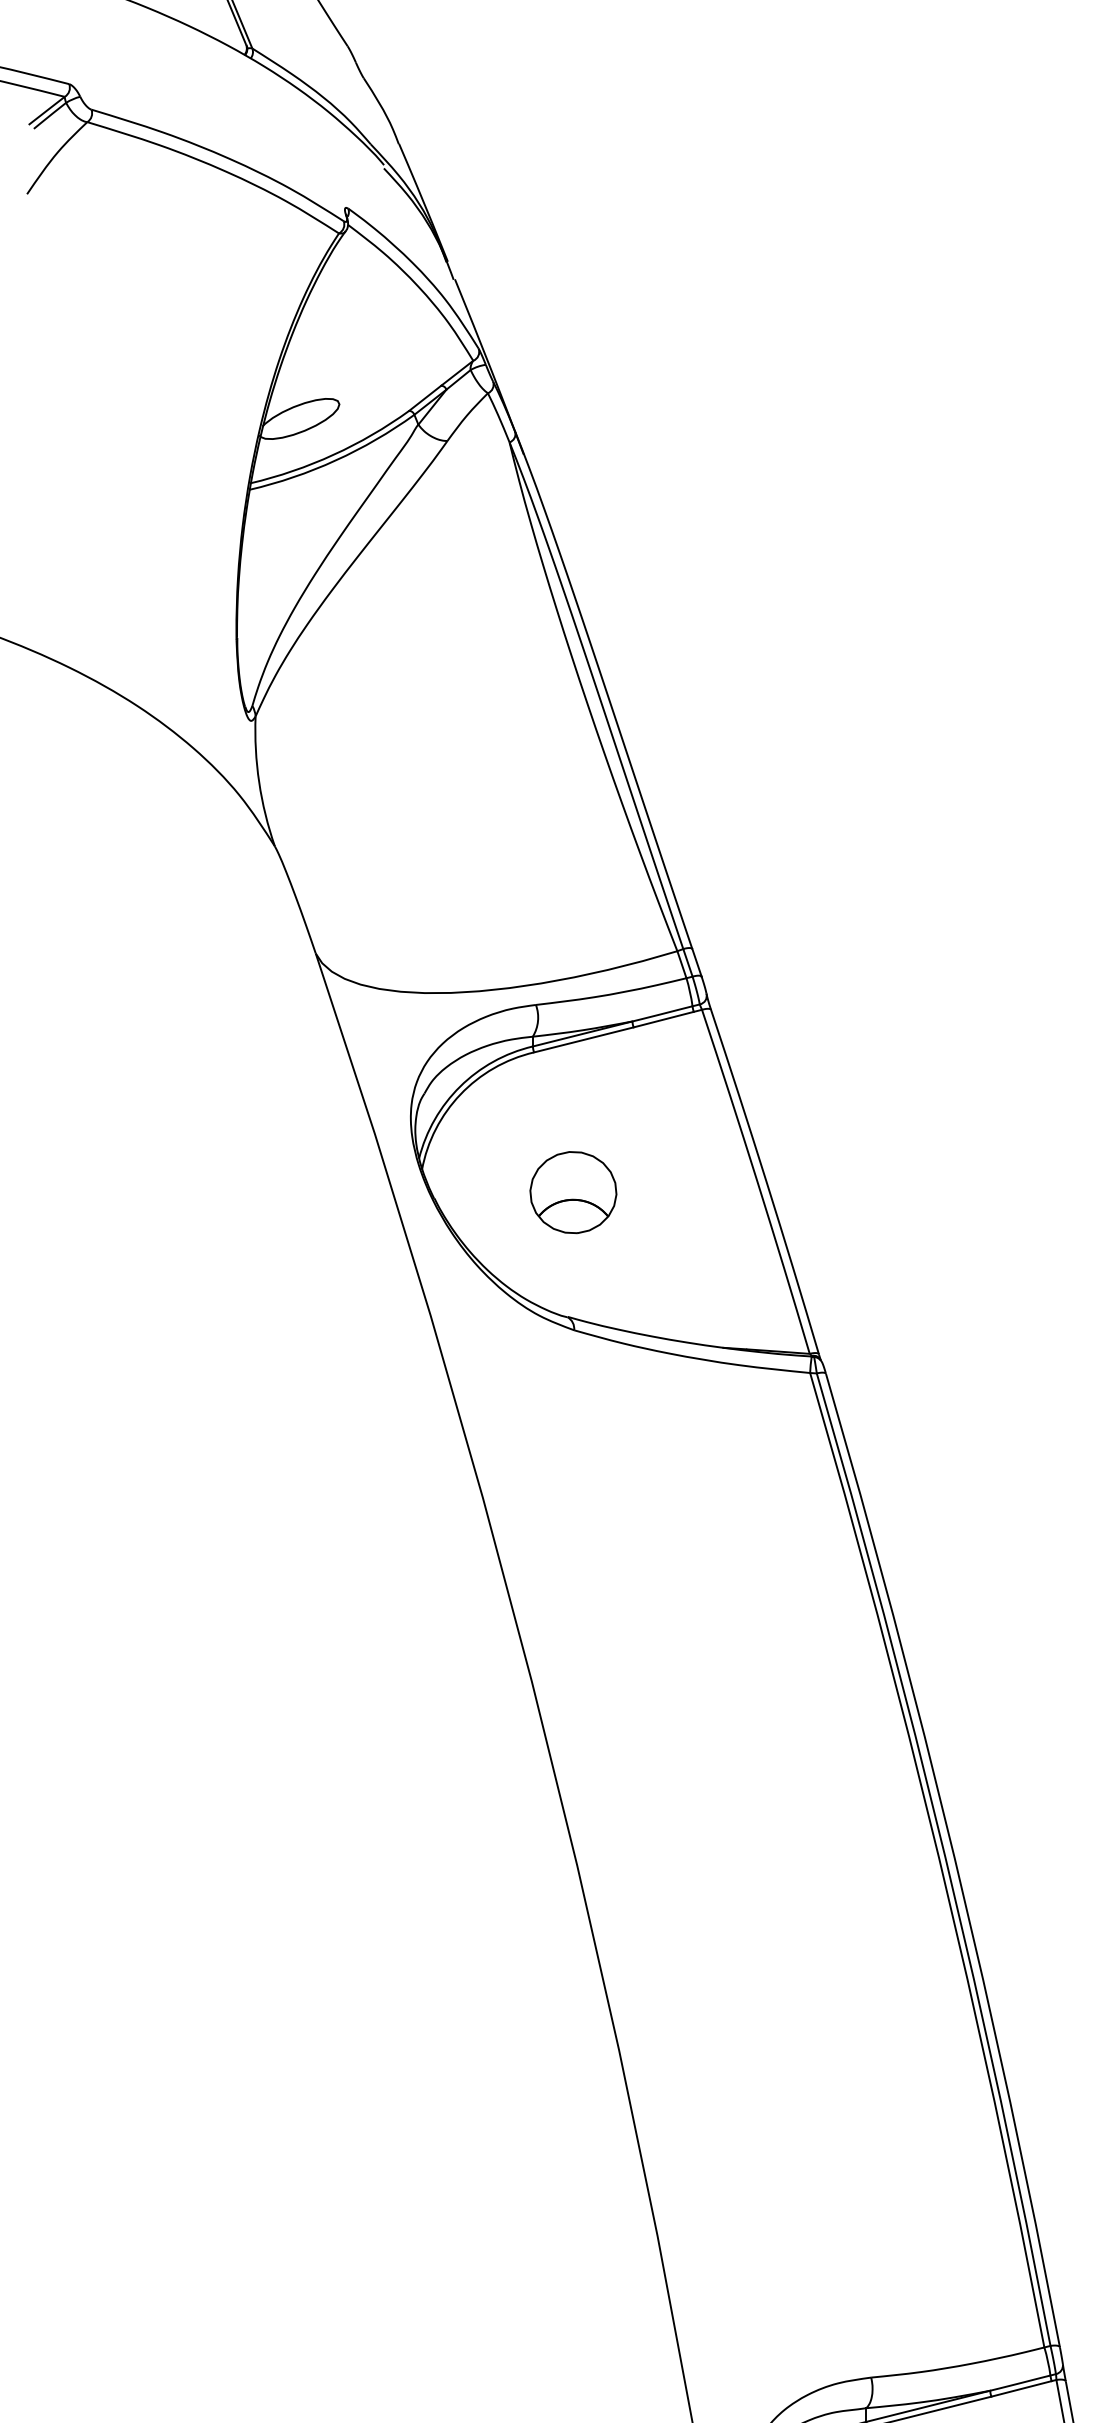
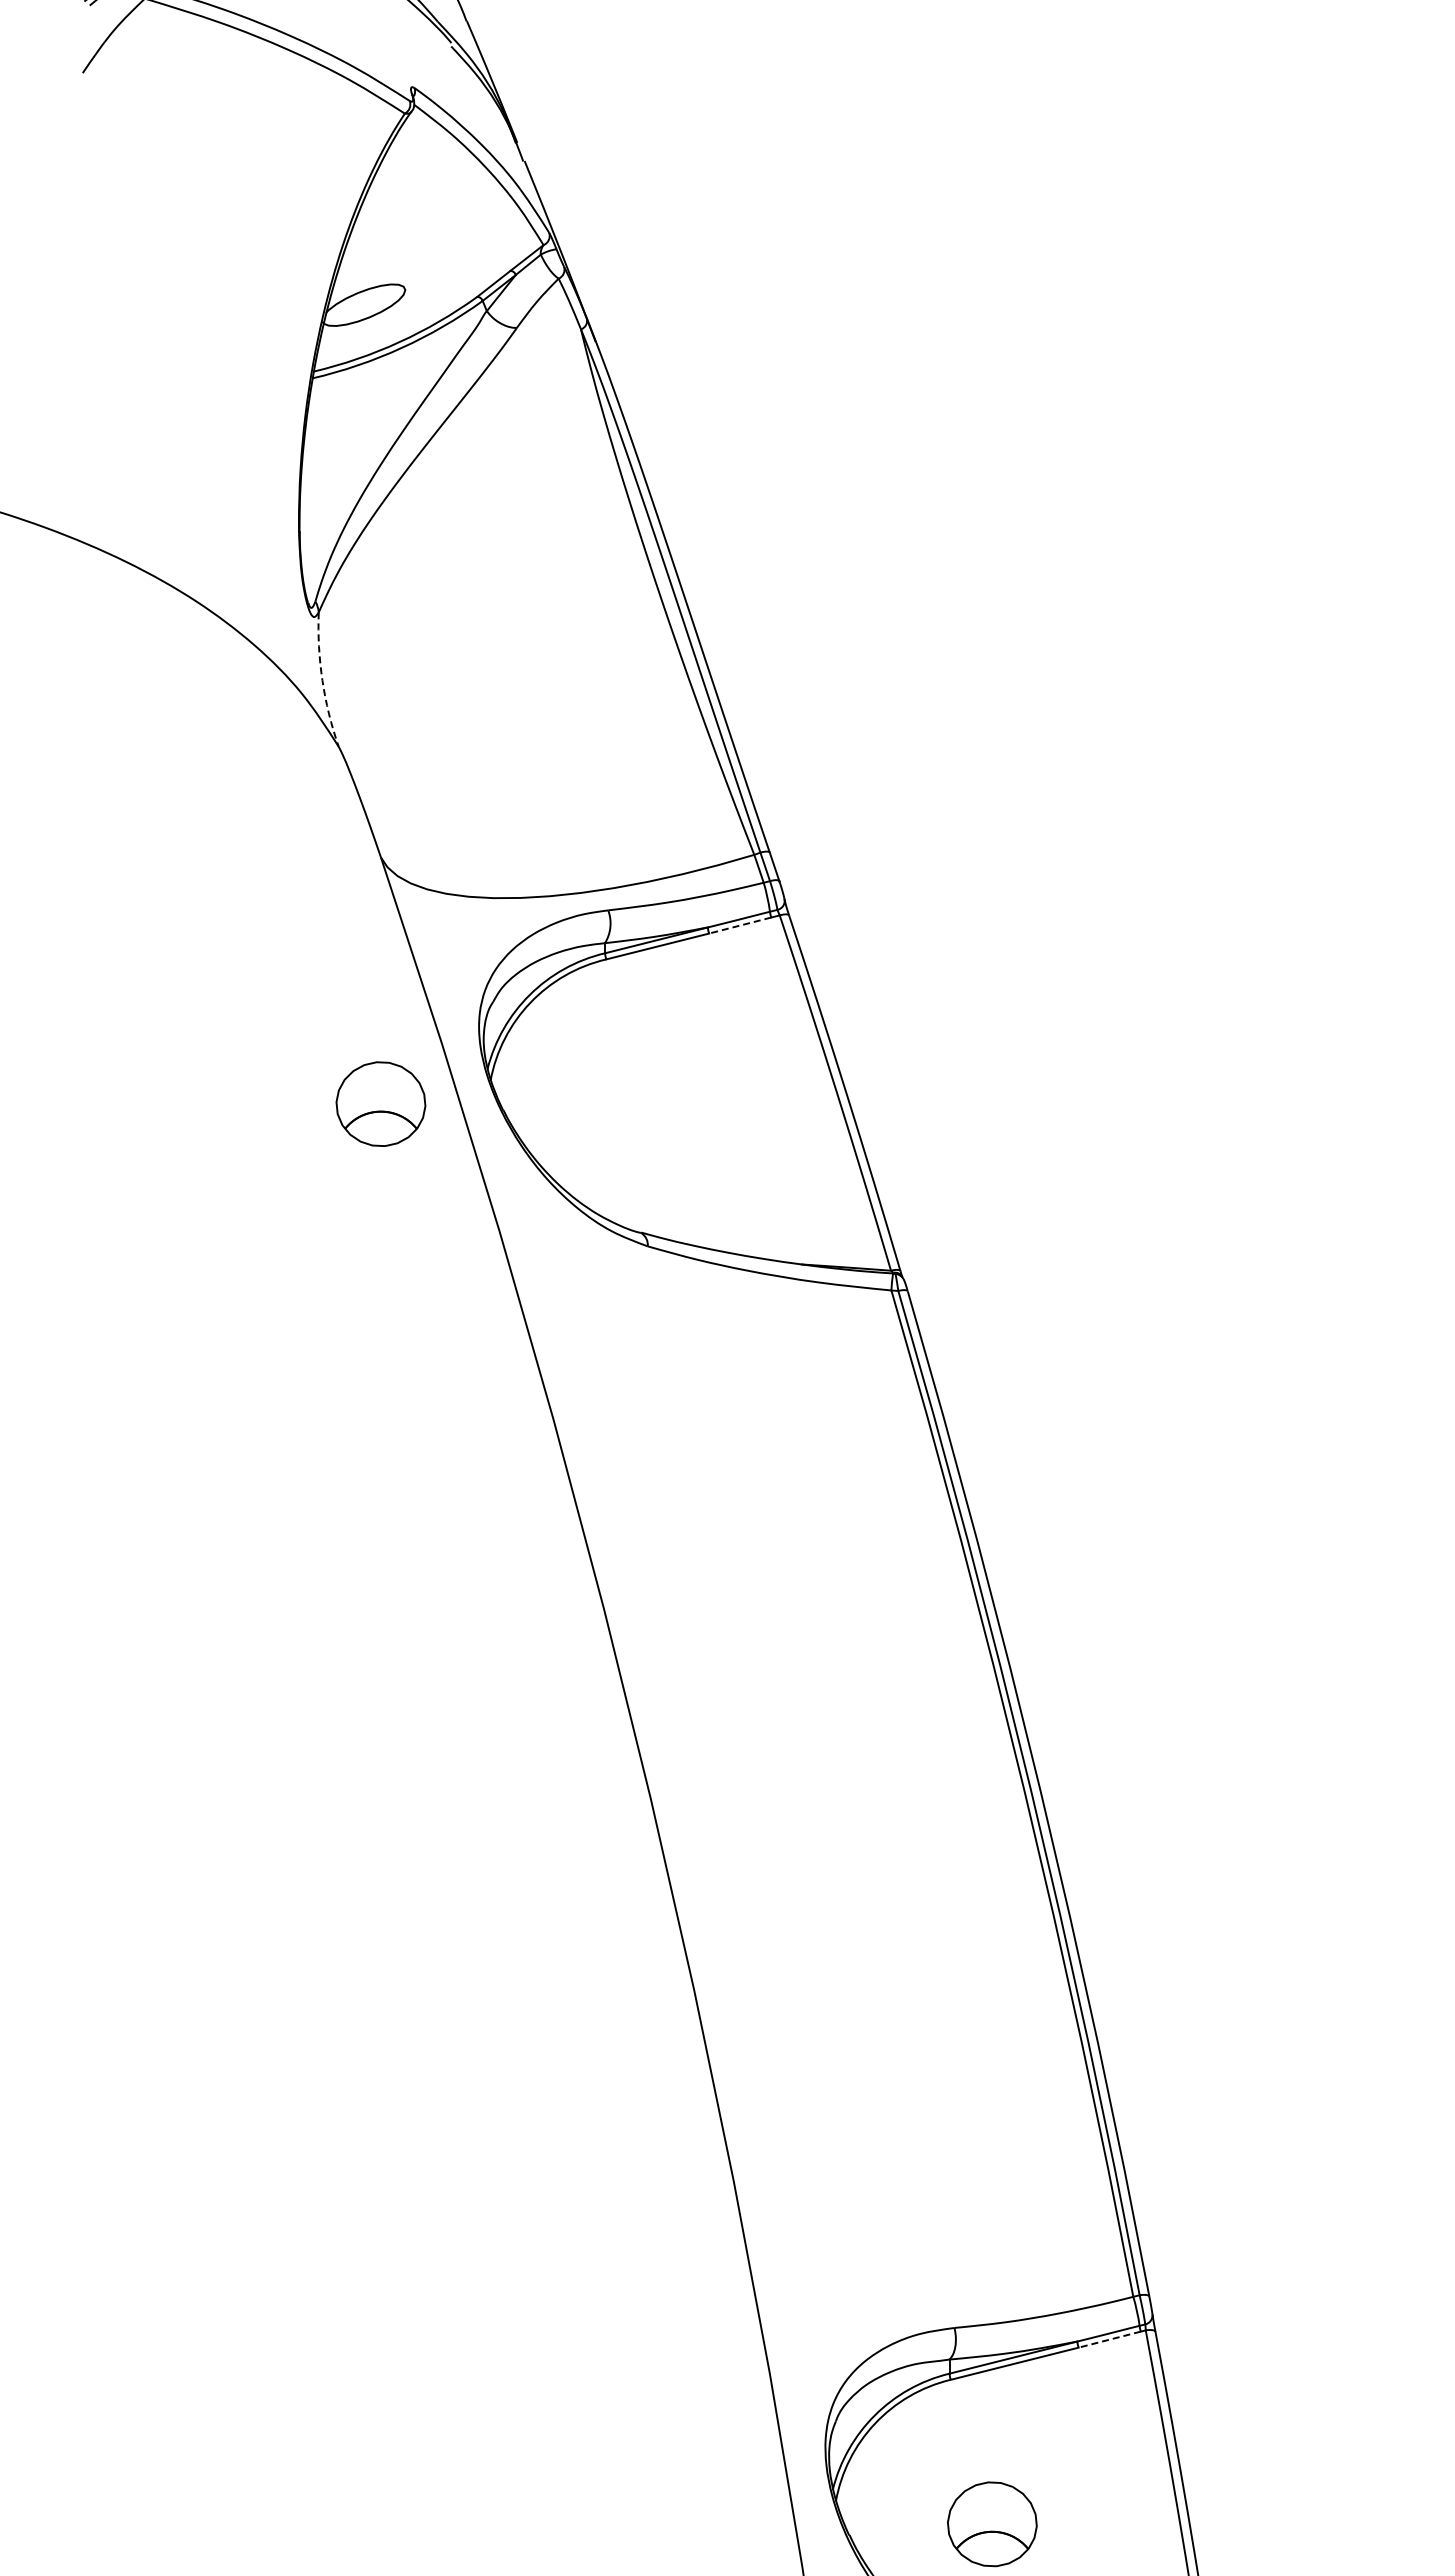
arc: (259, 782) -> (322, 680), solid -> dashed
line: (663, 1019) -> (739, 925), solid -> dashed
part: (572, 1191) -> (380, 1103), moved
line: (1021, 2388) -> (1109, 2339), solid -> dashed

